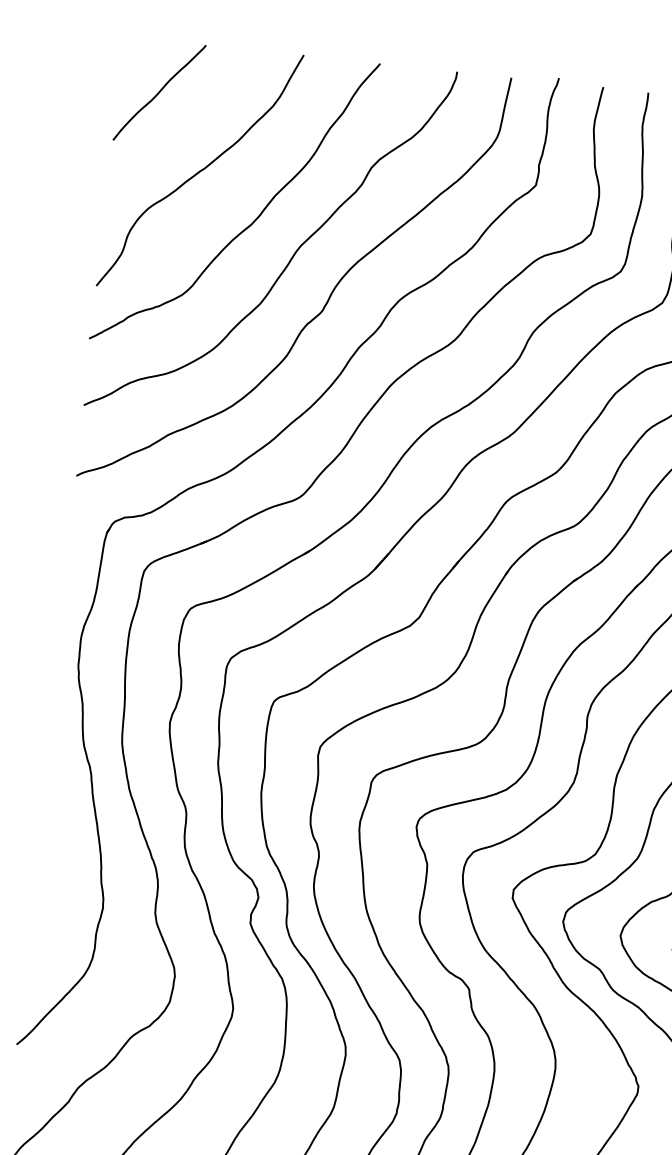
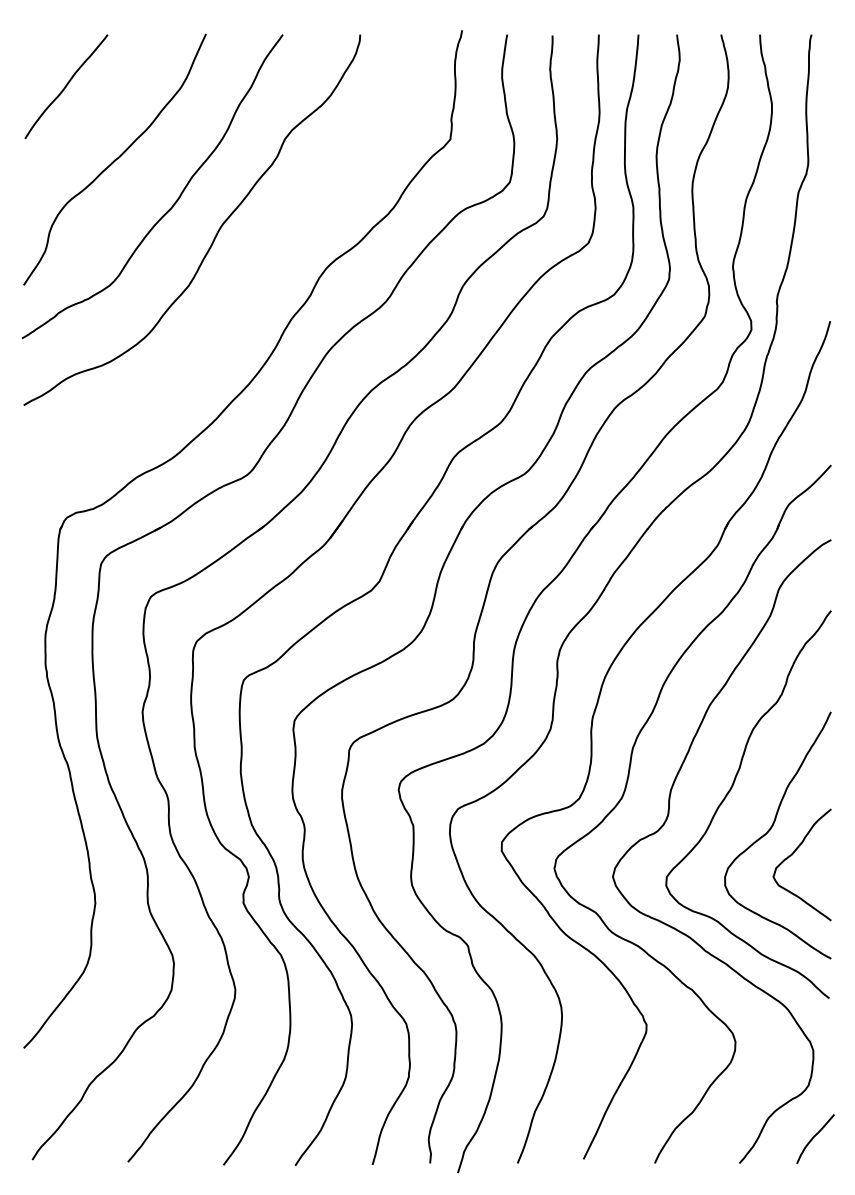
curve: (329, 295) -> (256, 270), removed

